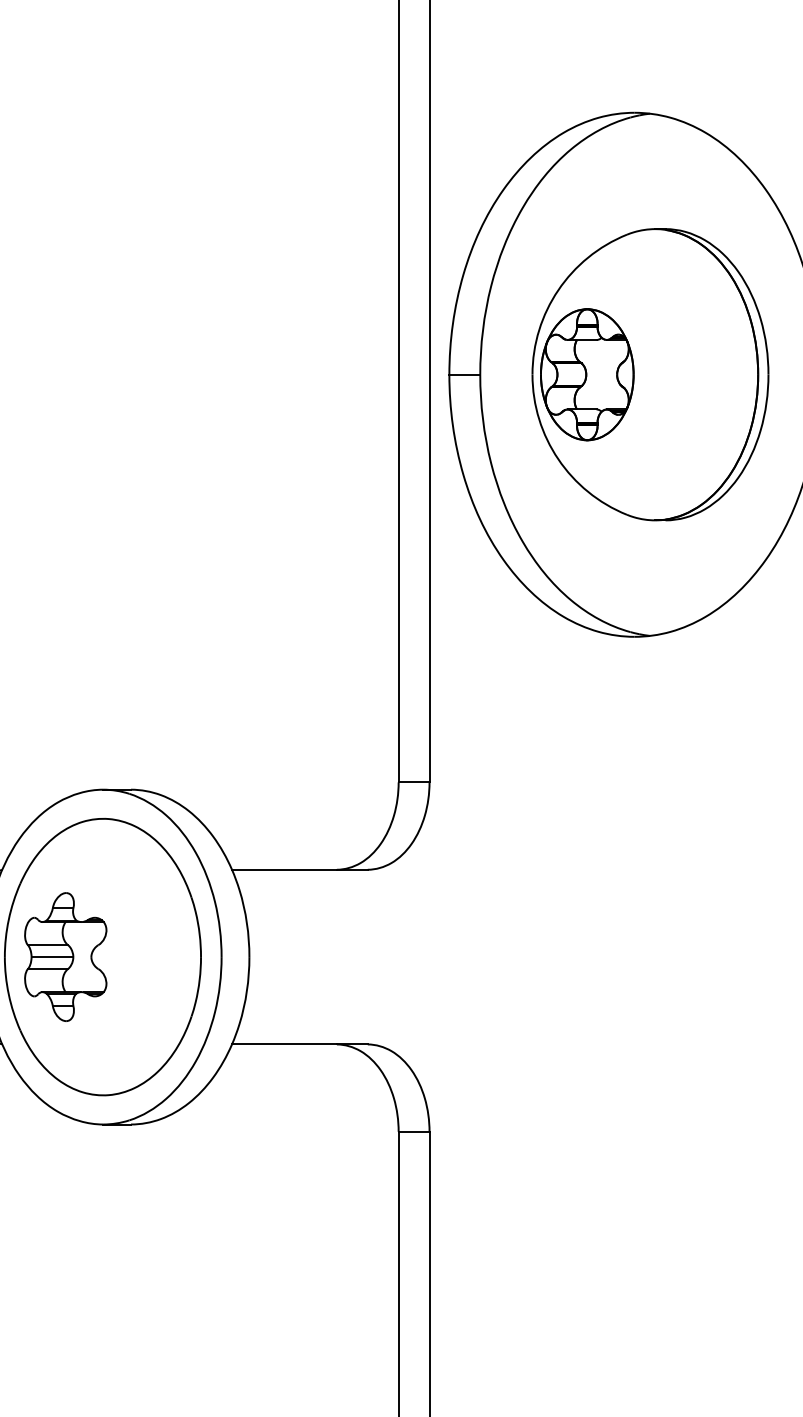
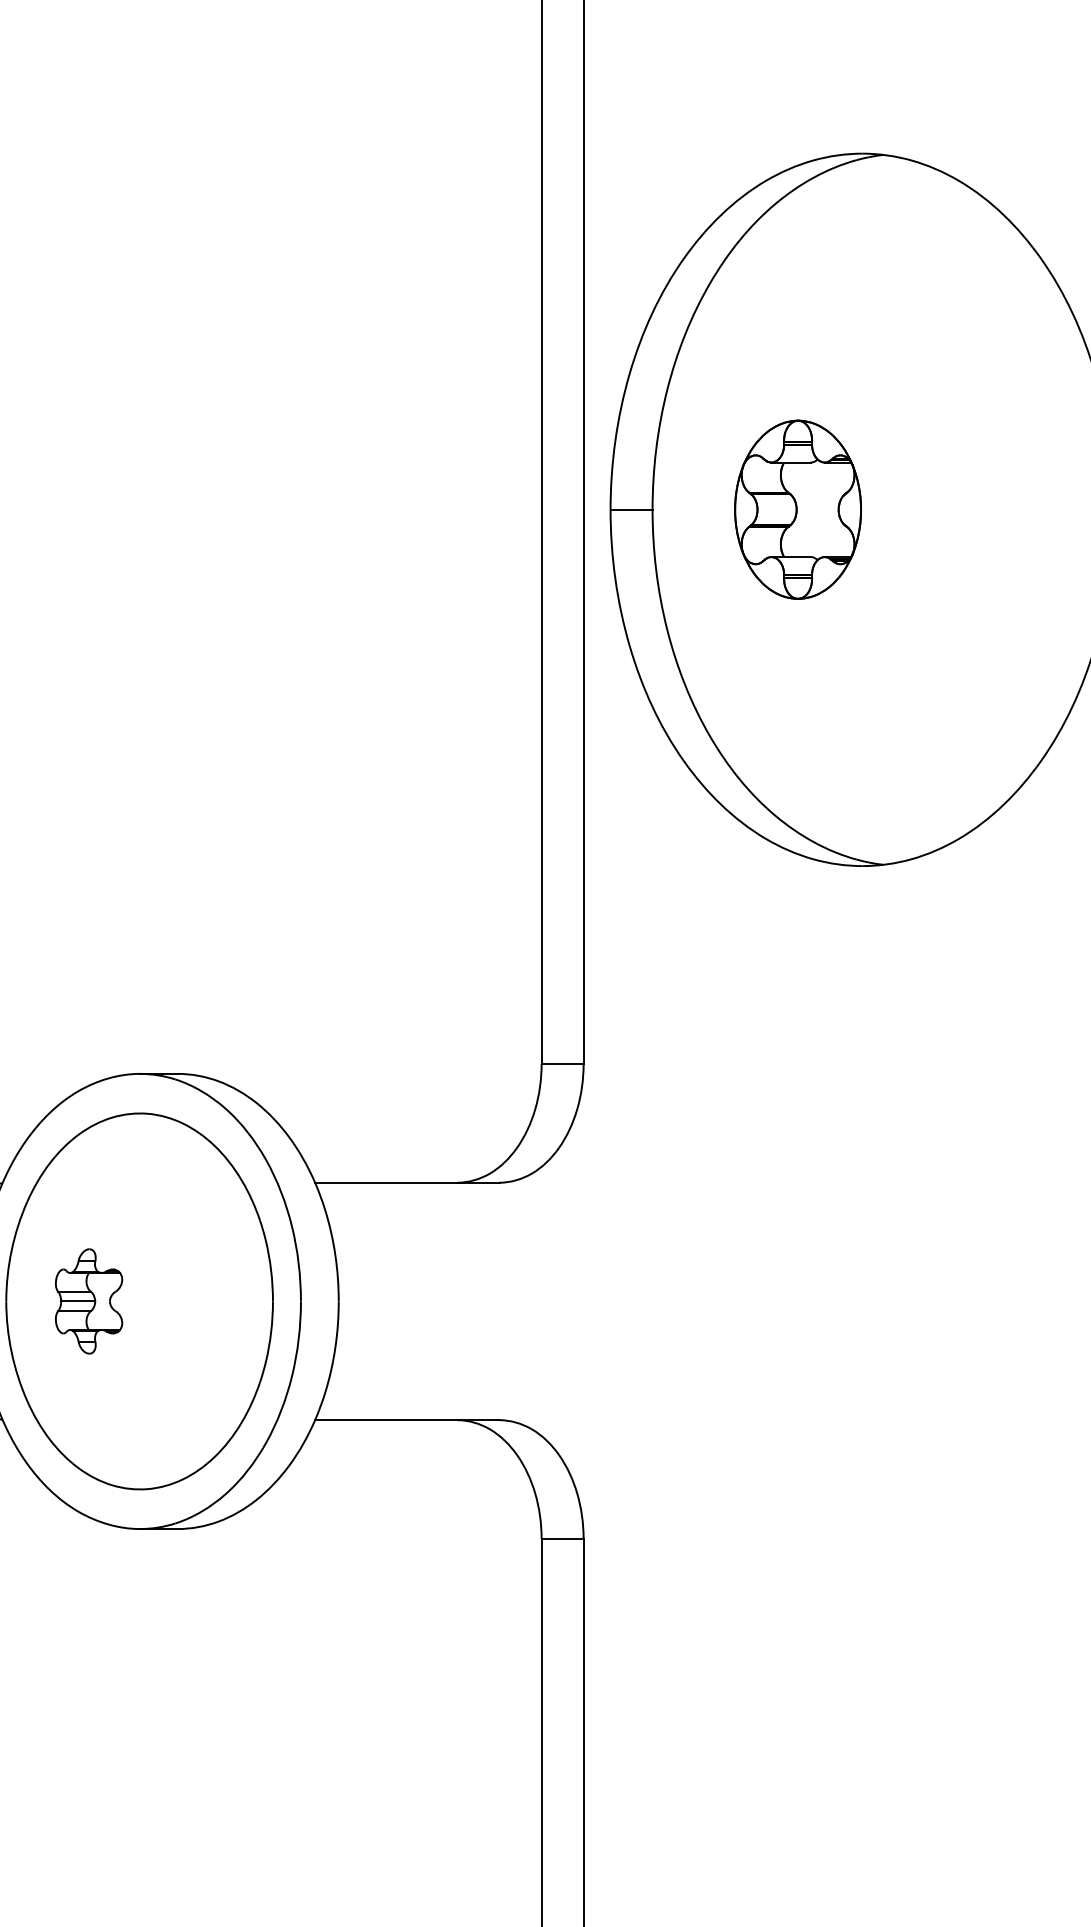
part: (650, 374) -> (883, 509), removed
part: (65, 957) -> (88, 1301), size x0.6

